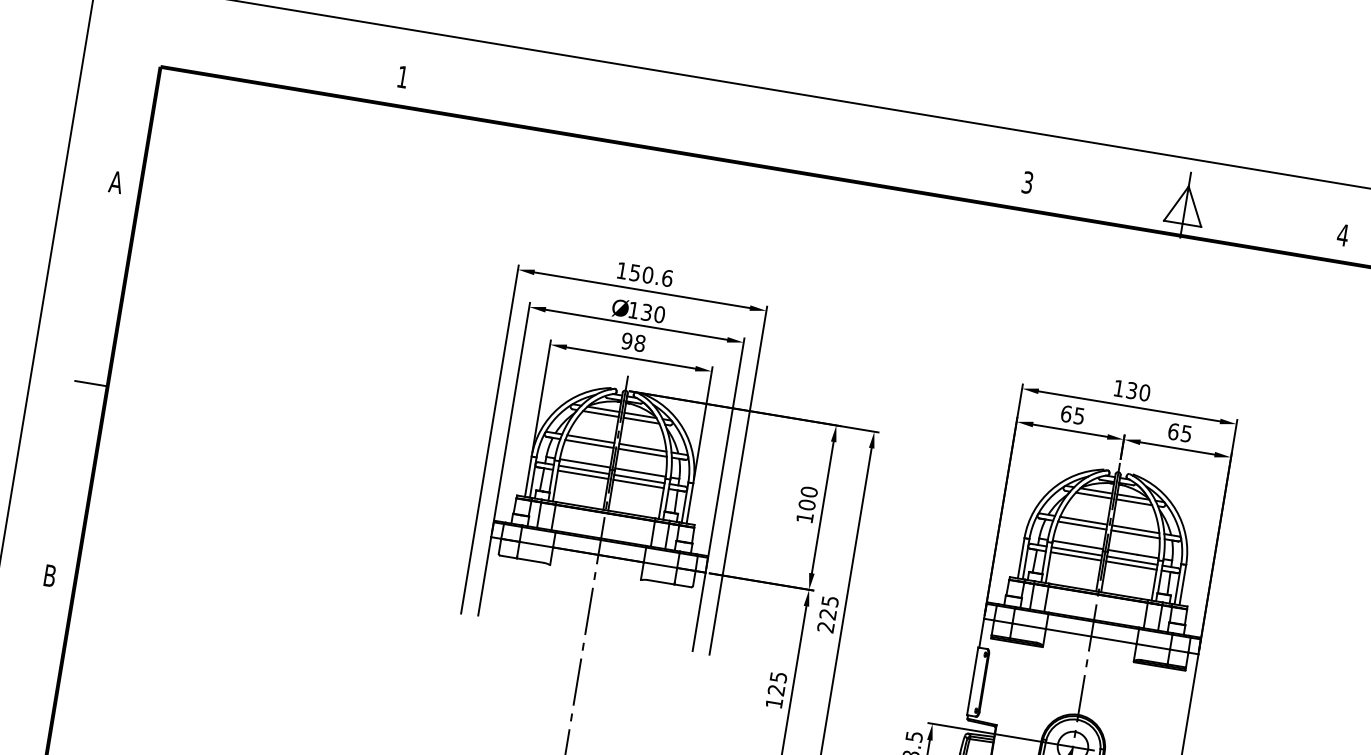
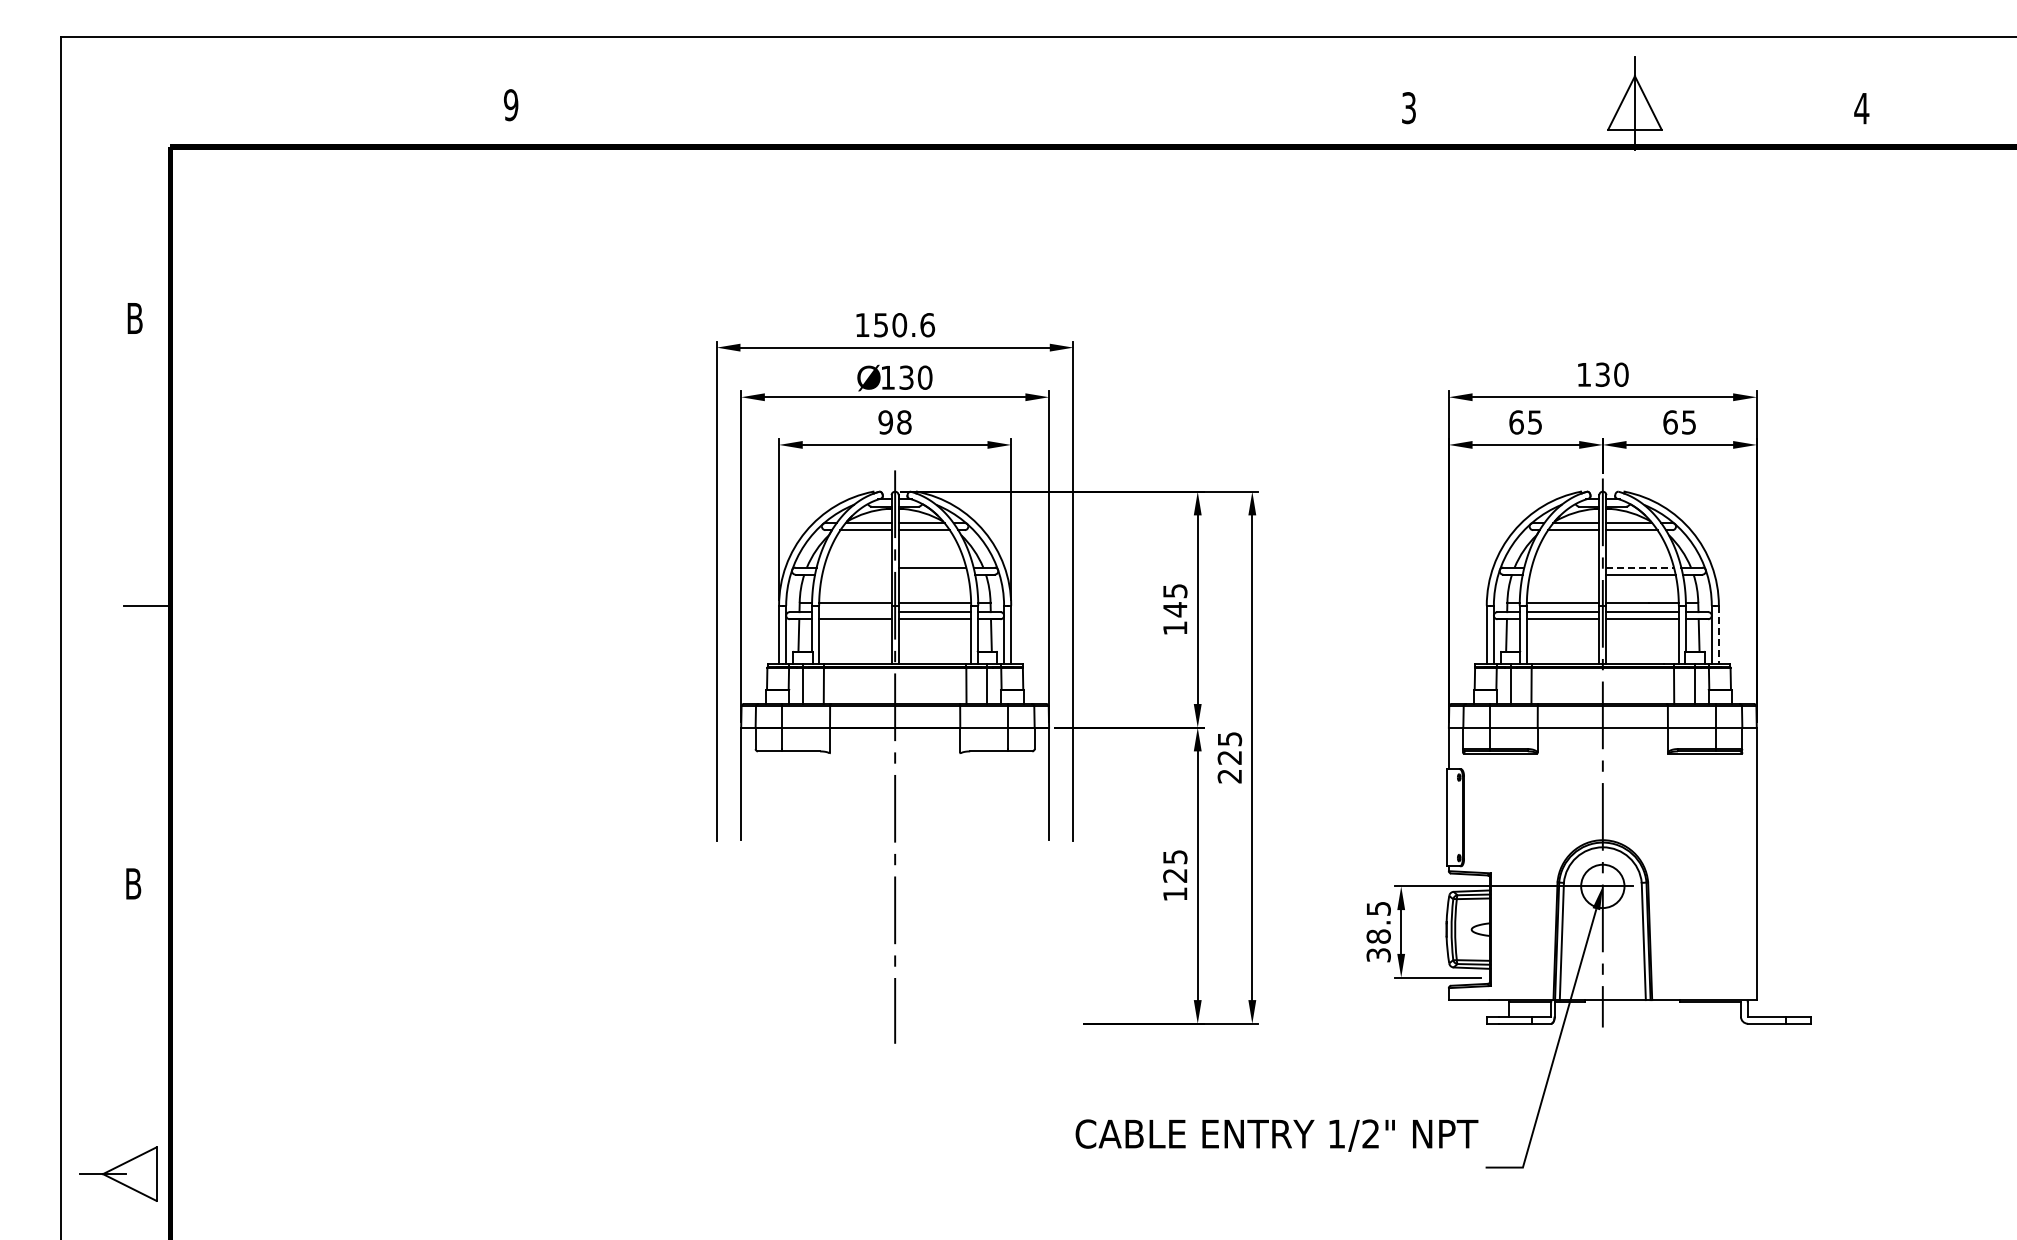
text: (402, 77) -> (510, 105), 1 -> 9
text: (115, 182) -> (134, 318), A -> B
line: (590, 439) -> (857, 567), removed
line: (589, 443) -> (856, 574), removed
line: (642, 452) -> (932, 574), removed
line: (584, 470) -> (855, 612), removed
text: (808, 498) -> (1175, 600), 100 -> 145
line: (1083, 520) -> (1565, 567), removed
line: (1082, 525) -> (1564, 574), removed
line: (1135, 529) -> (1640, 567), solid -> dashed
line: (1182, 584) -> (1718, 634), solid -> dashed

